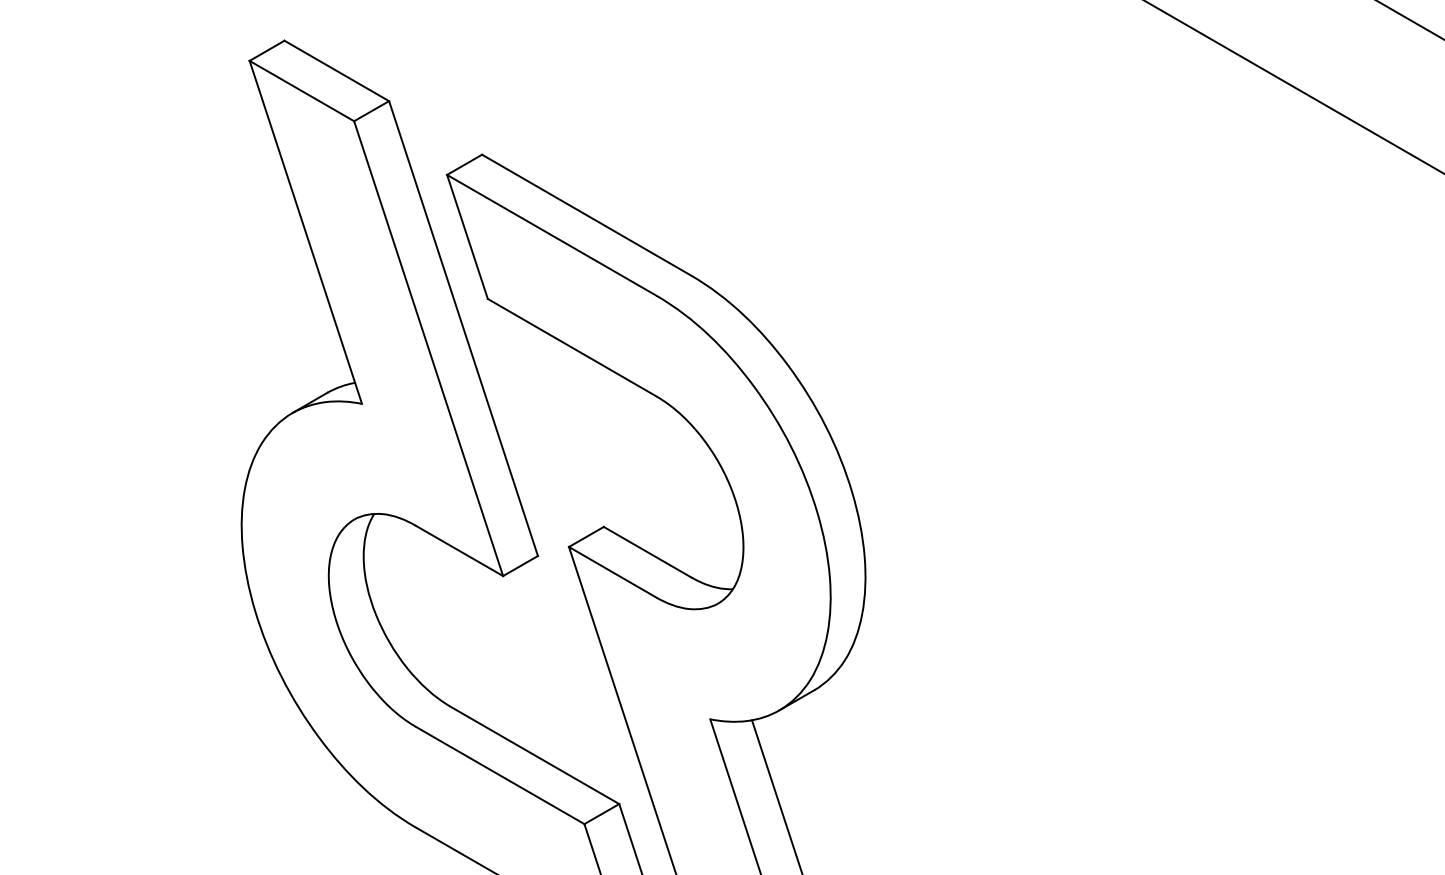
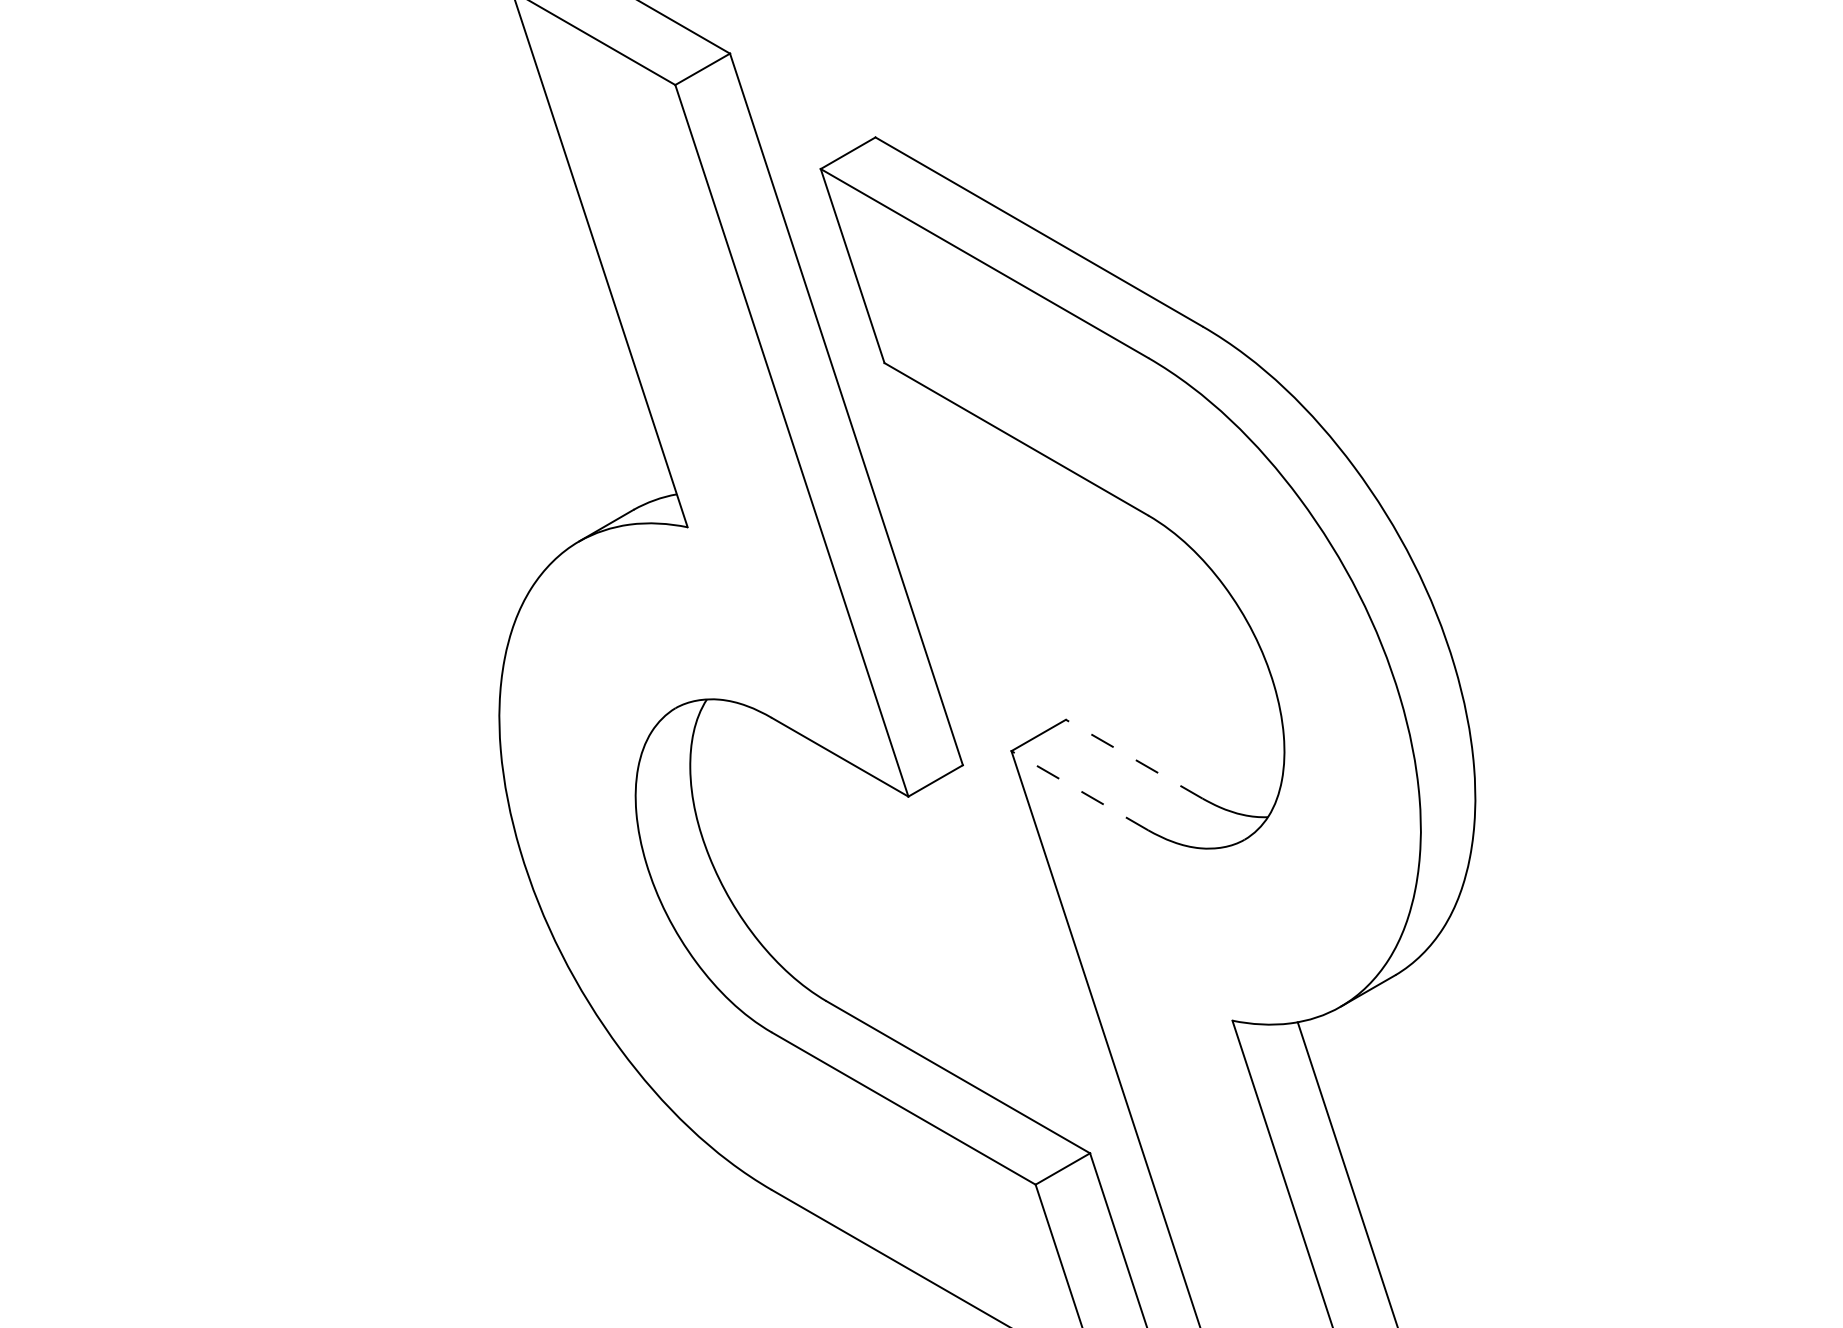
line: (647, 551) -> (1134, 758), solid -> dashed
line: (612, 572) -> (1079, 791), solid -> dashed

